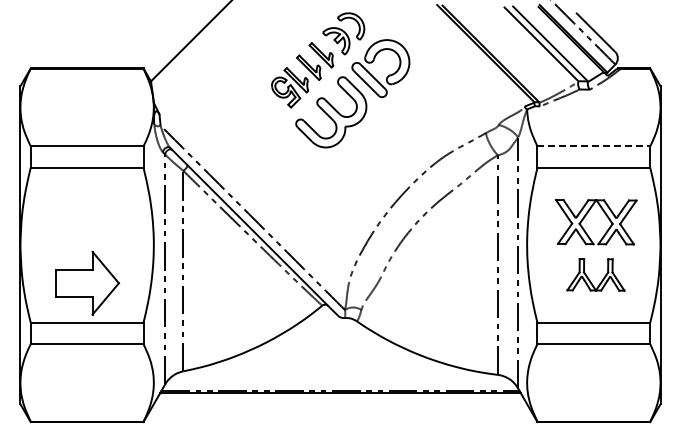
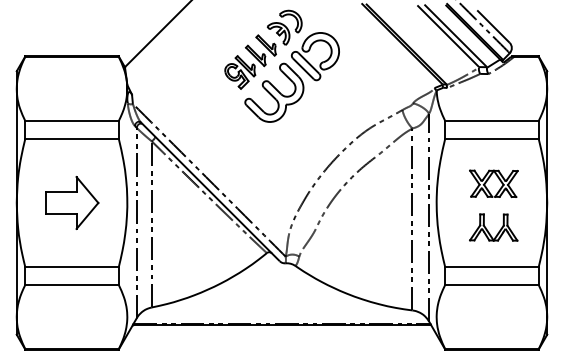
line: (594, 146) -> (492, 121), dashed -> solid
part: (595, 221) -> (493, 183), size x0.71
part: (87, 282) -> (72, 202), moved

